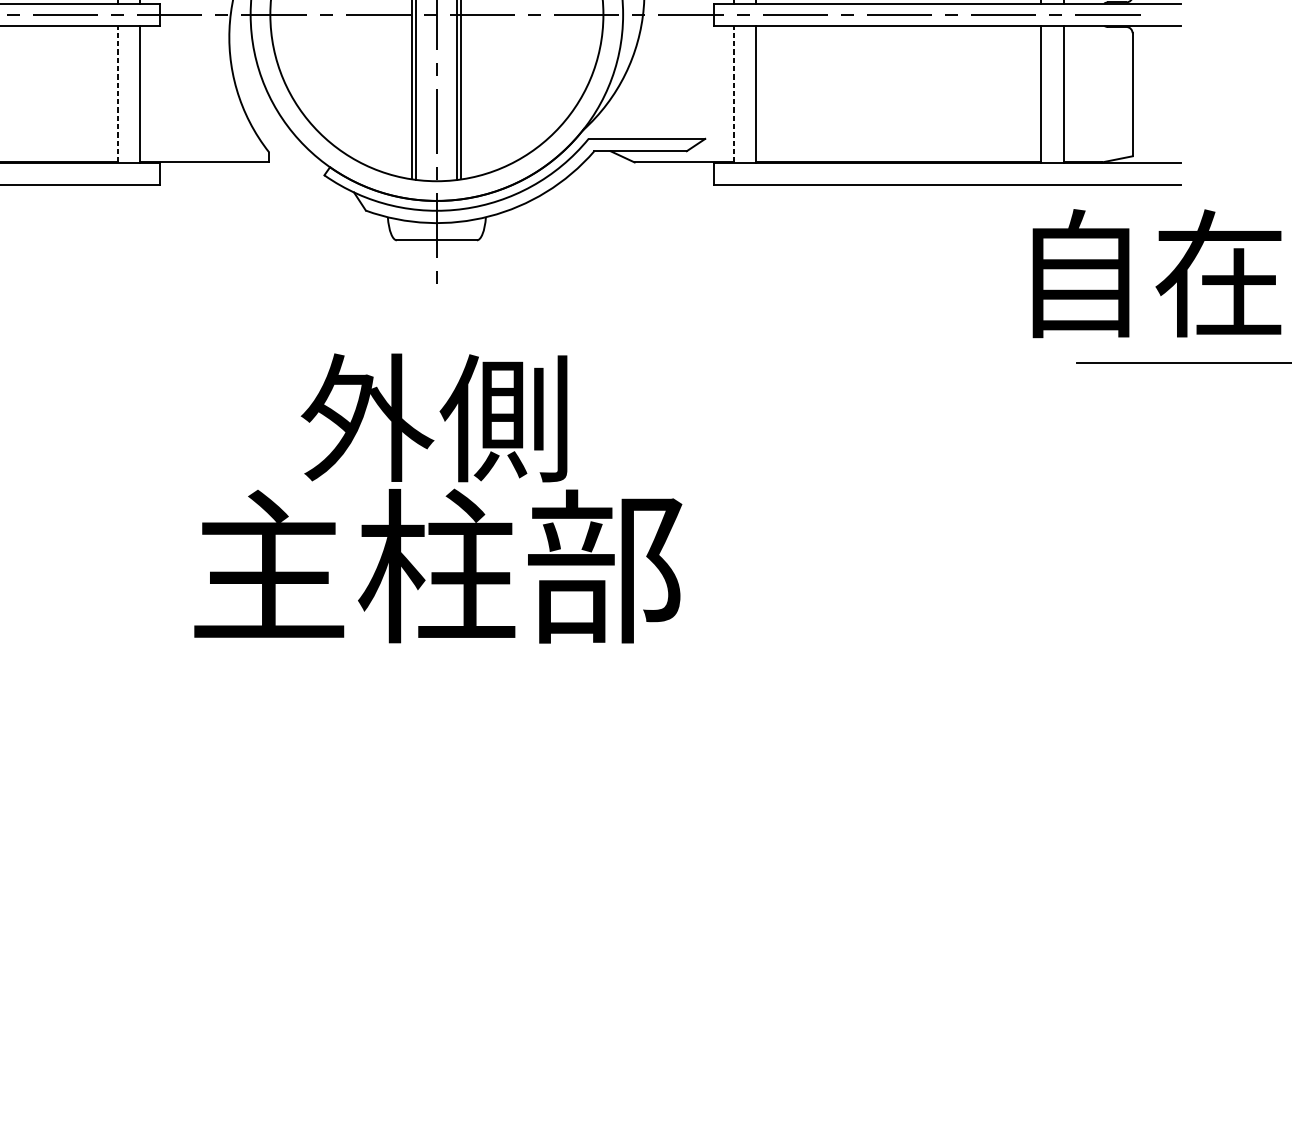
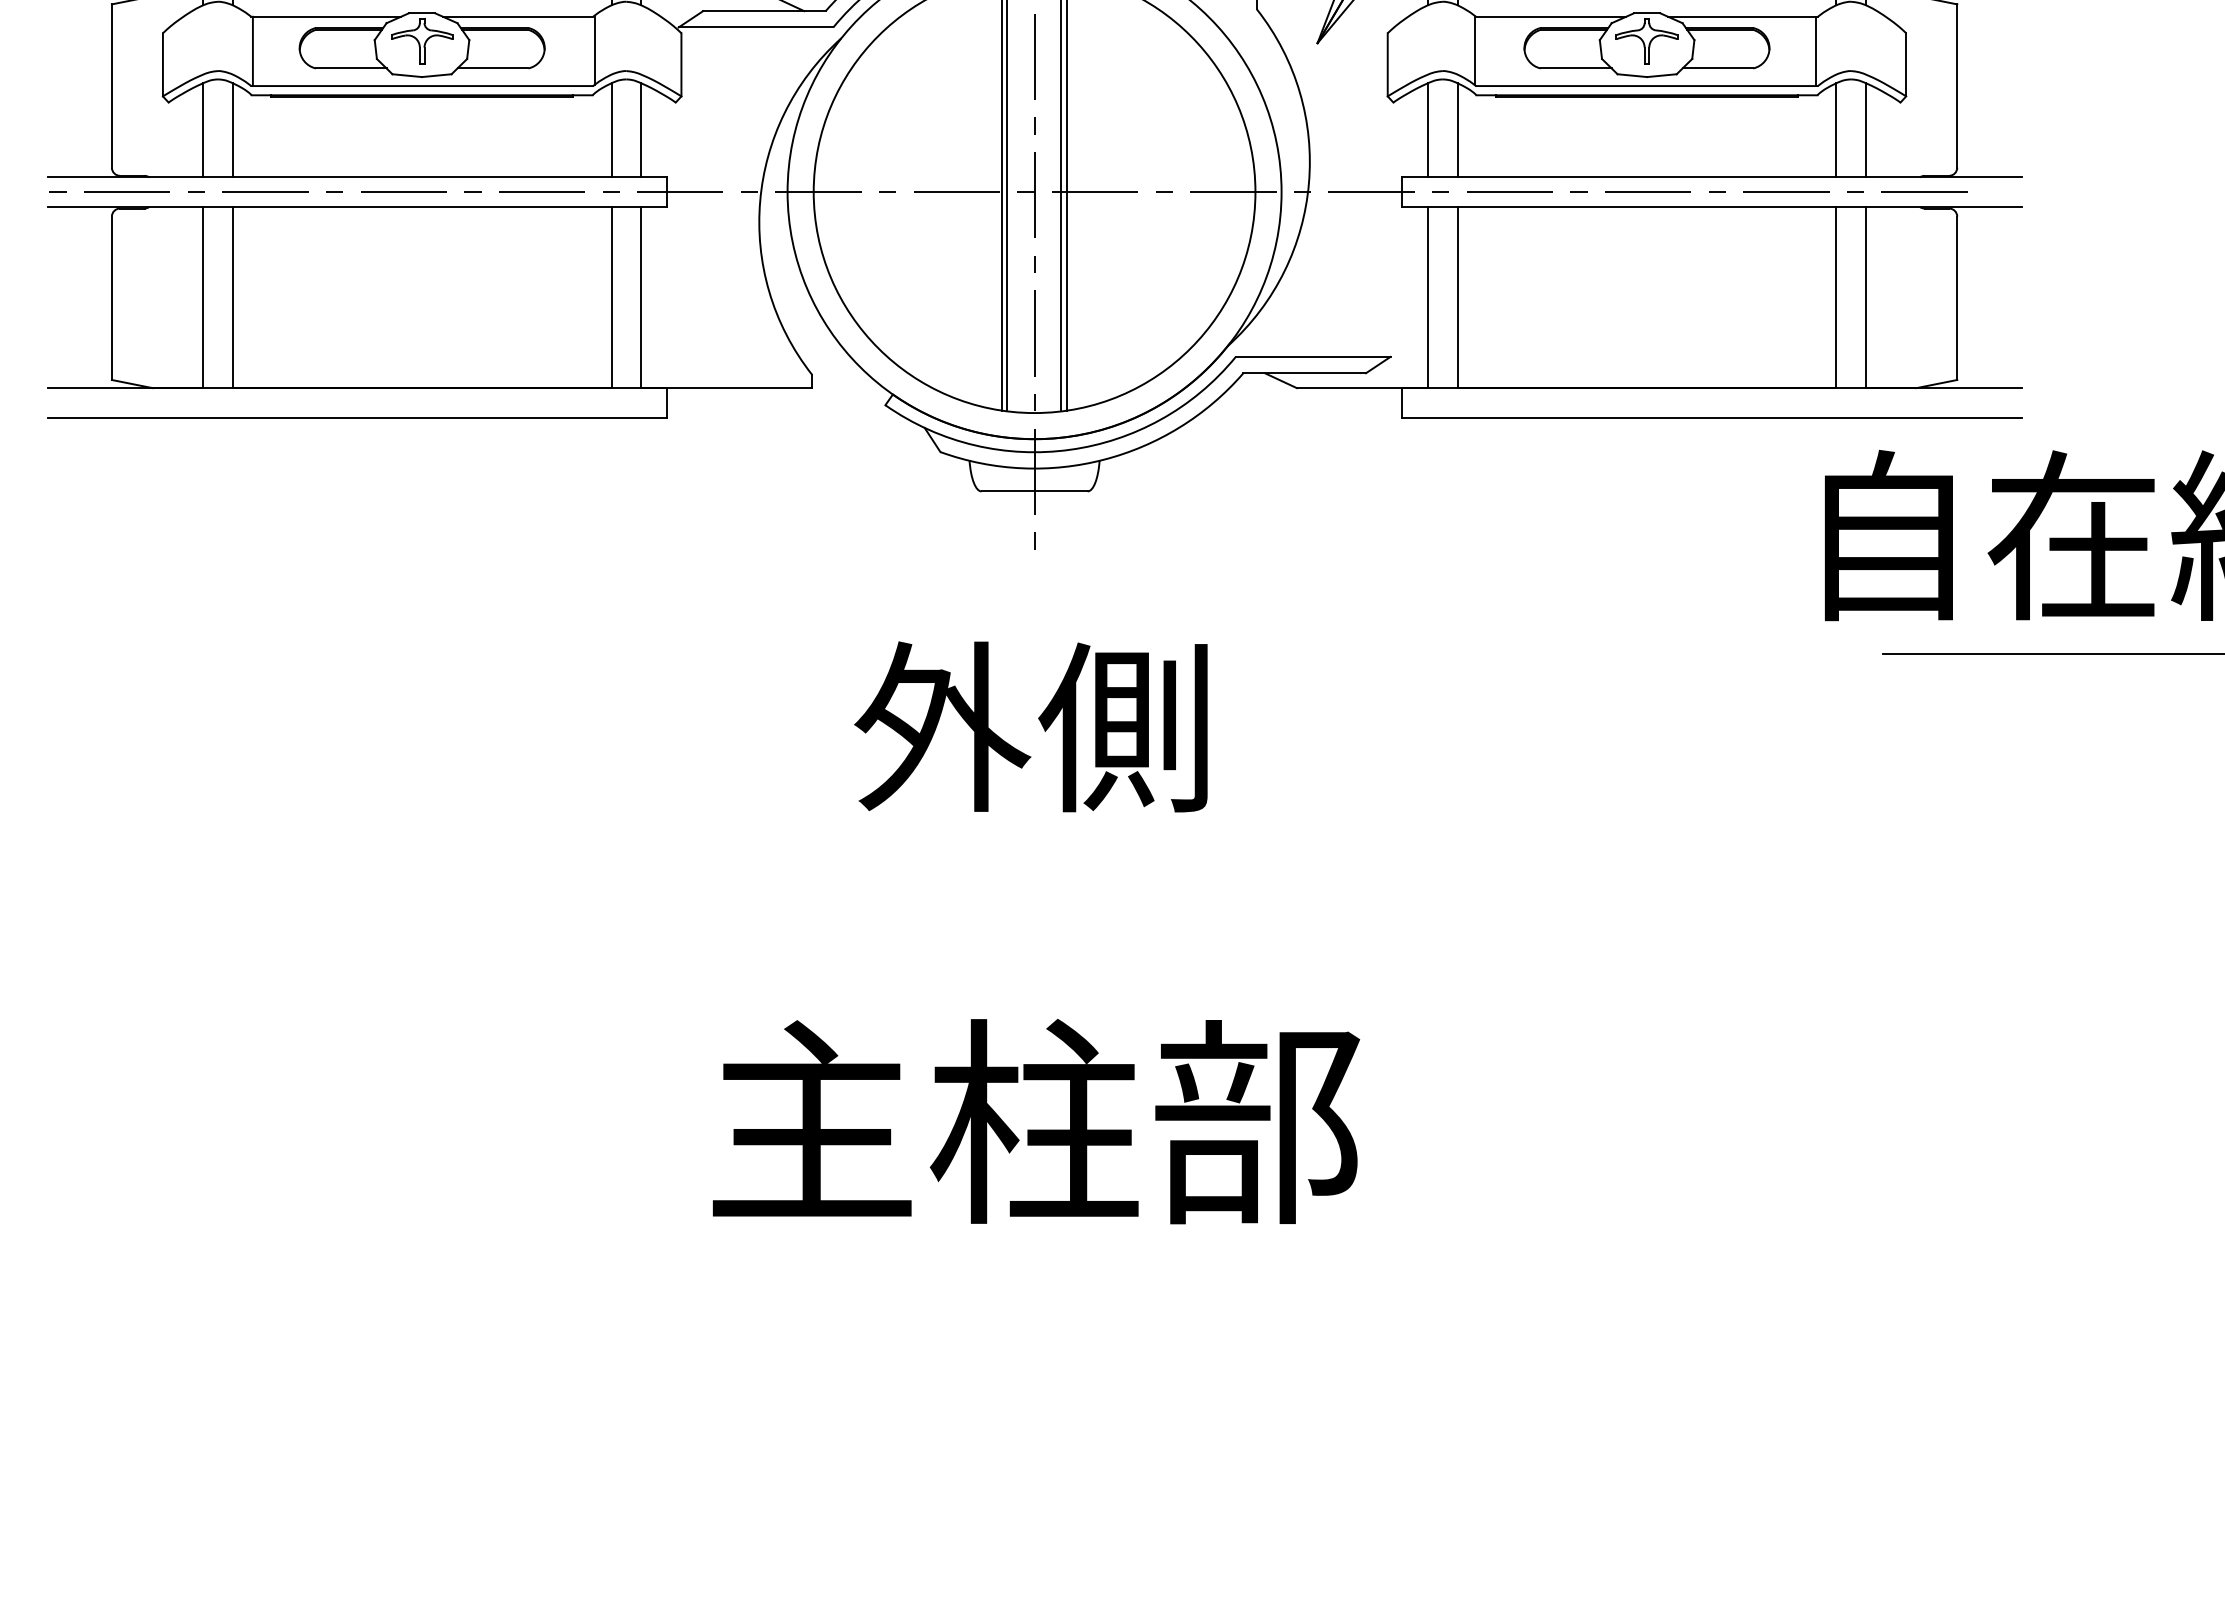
line: (117, 94) -> (611, 297), dashed -> solid
line: (733, 94) -> (1428, 297), dashed -> solid
text: (438, 566) -> (1036, 1121), moved

